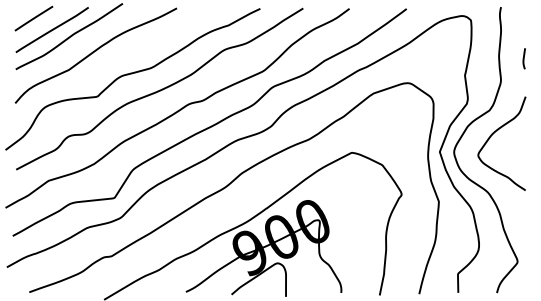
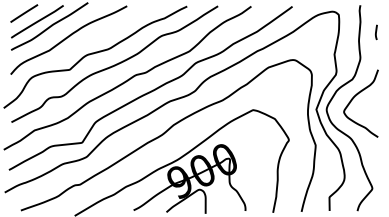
line: (523, 58) -> (375, 32), moved

